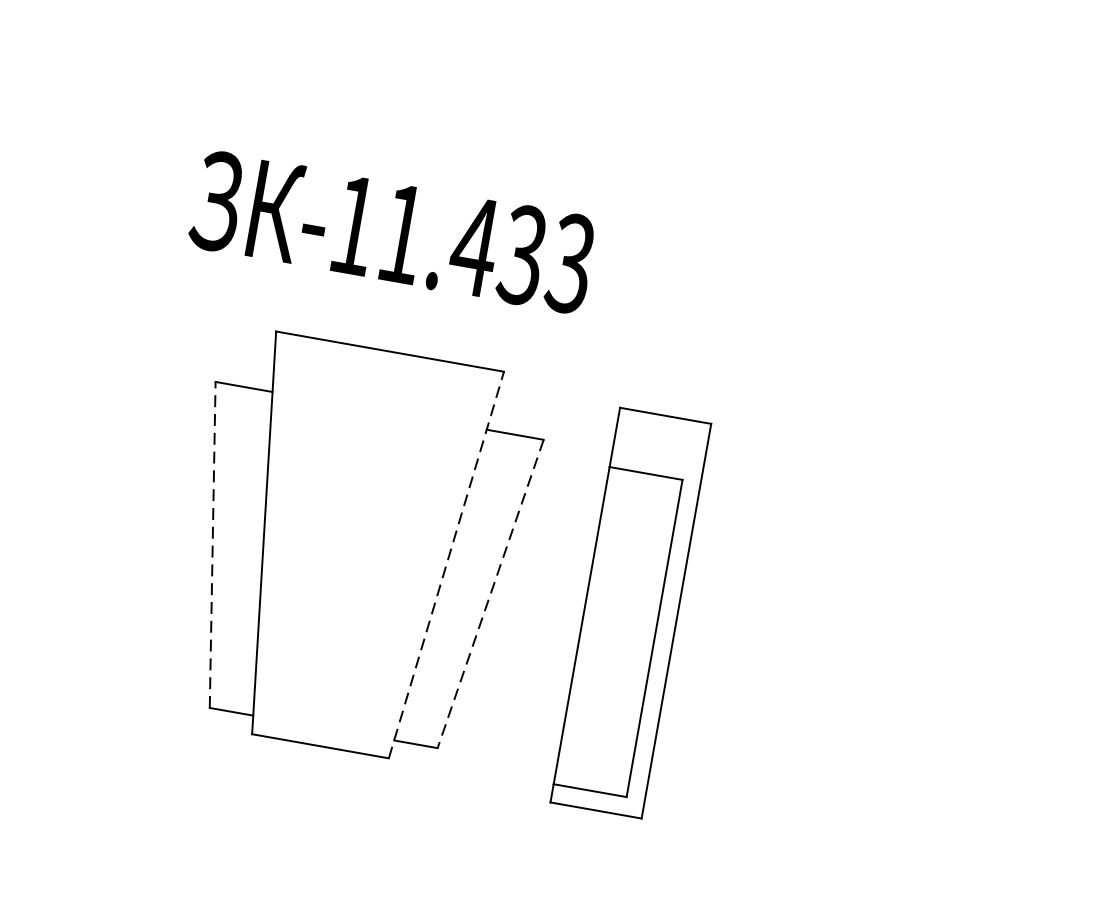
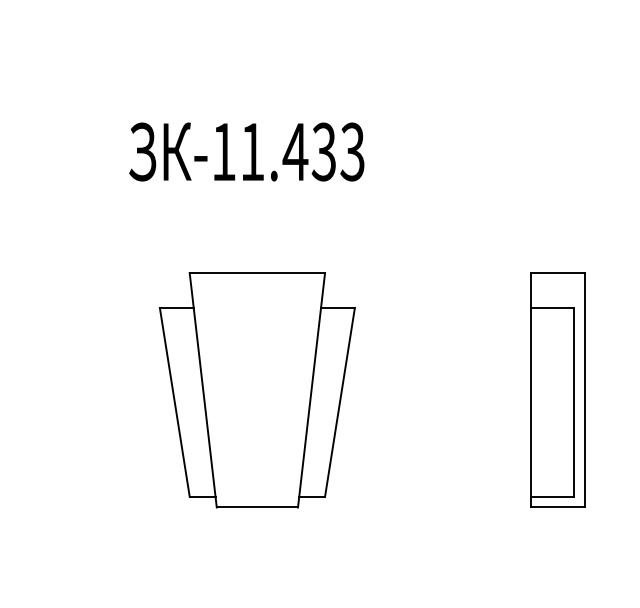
text: (392, 231) -> (246, 151), moved
line: (212, 543) -> (174, 401), dashed -> solid
line: (446, 563) -> (311, 389), dashed -> solid
line: (489, 593) -> (339, 402), dashed -> solid
part: (630, 611) -> (557, 389), moved

